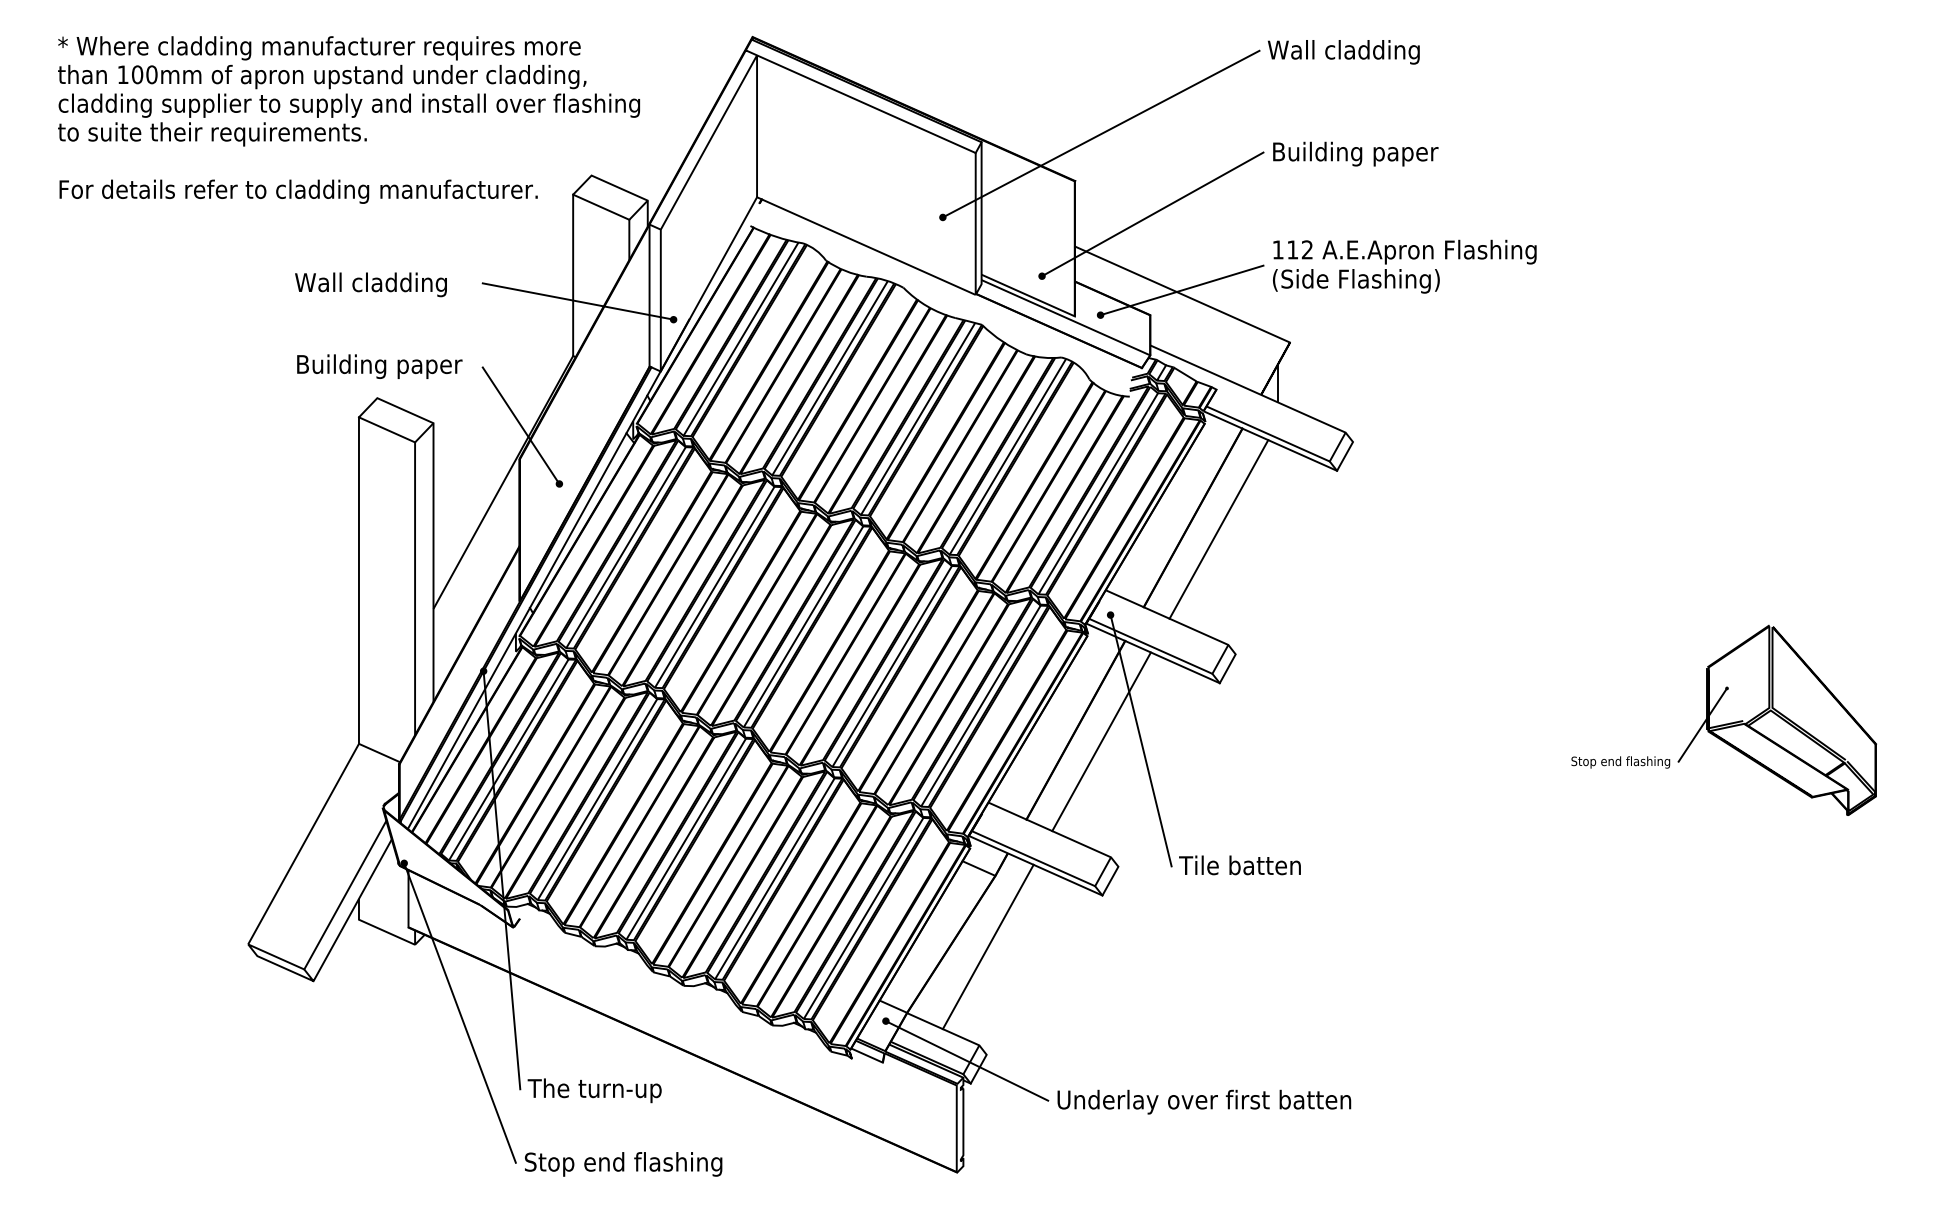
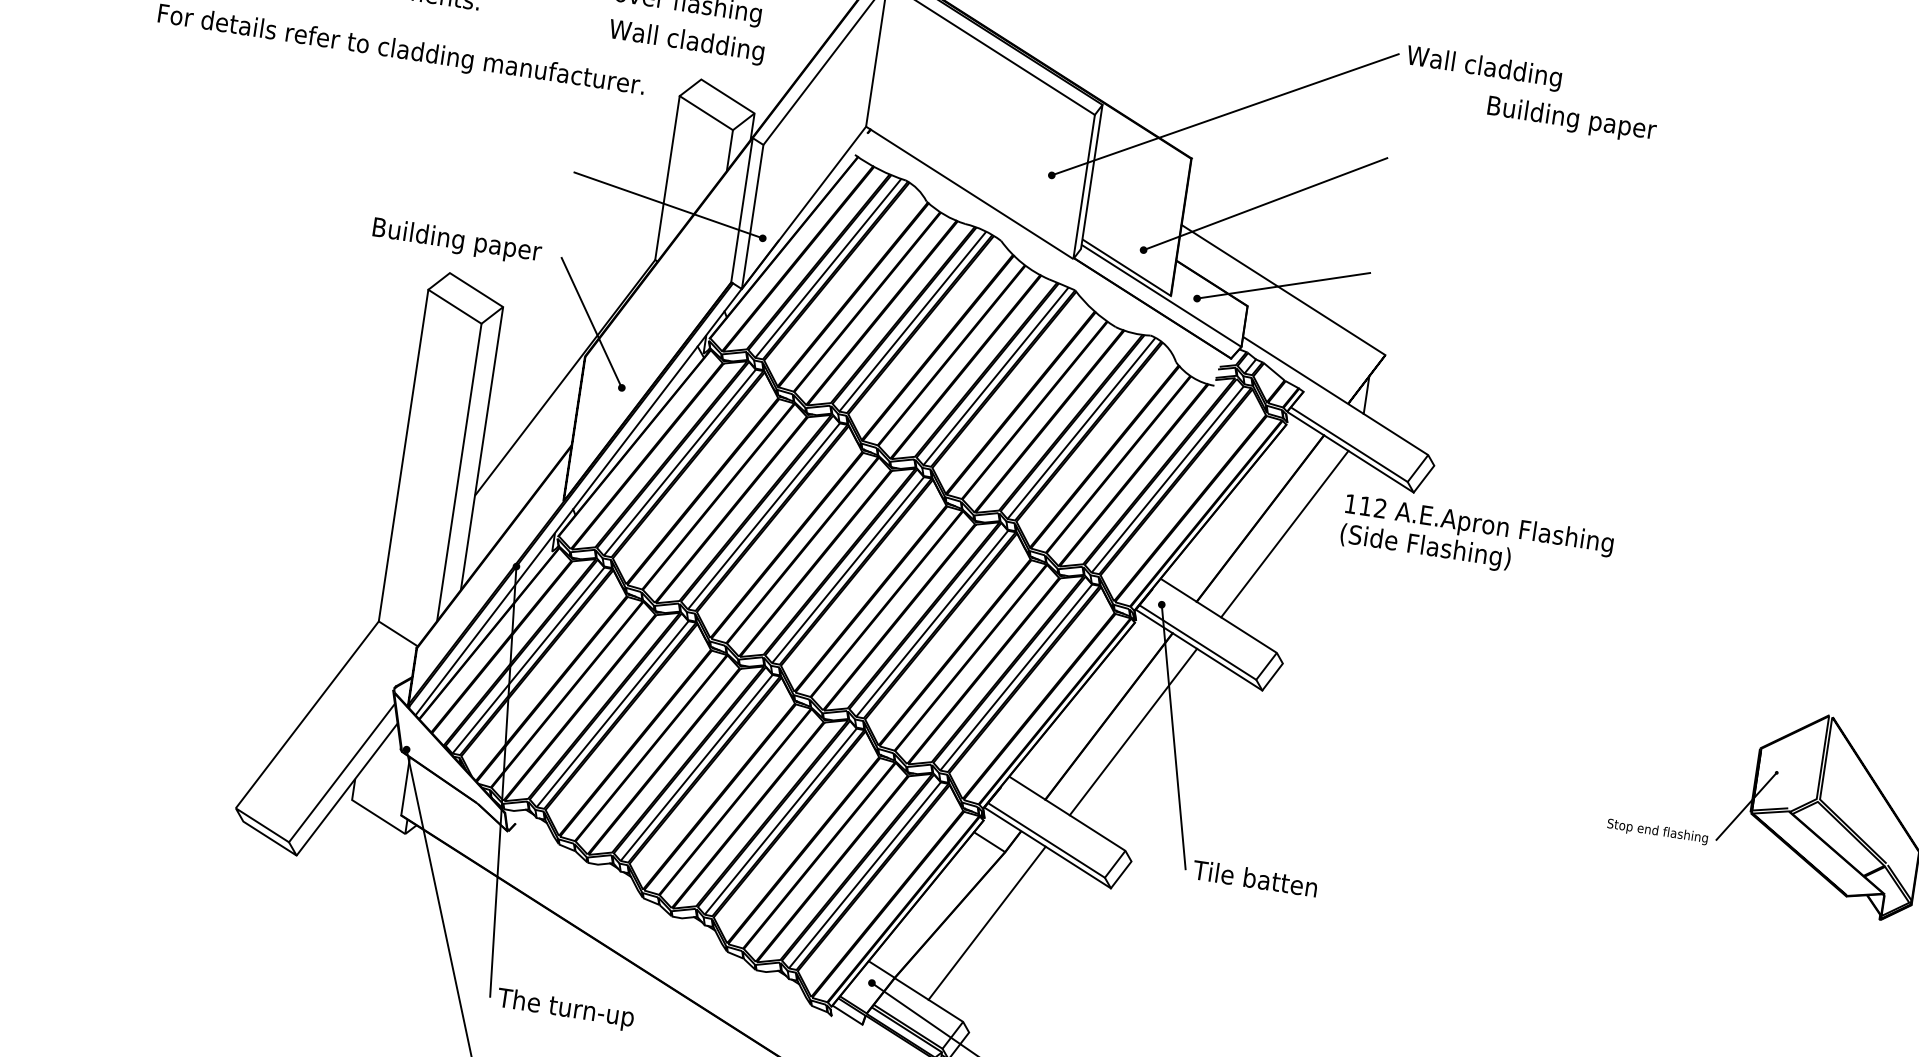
text: (1355, 153) -> (1571, 119), moved
text: (1404, 266) -> (1476, 540), moved
text: (370, 284) -> (686, 41), moved

